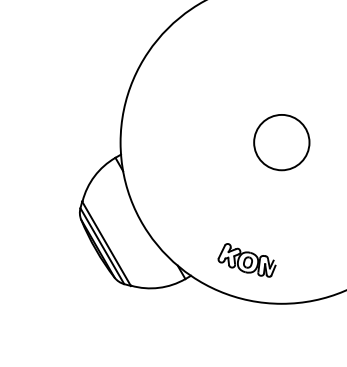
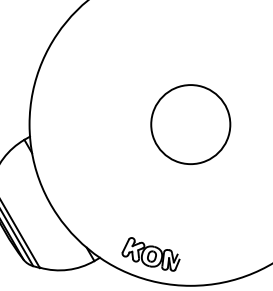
circle: (281, 142) -> (190, 124), size x1.43
part: (246, 260) -> (150, 254), moved

